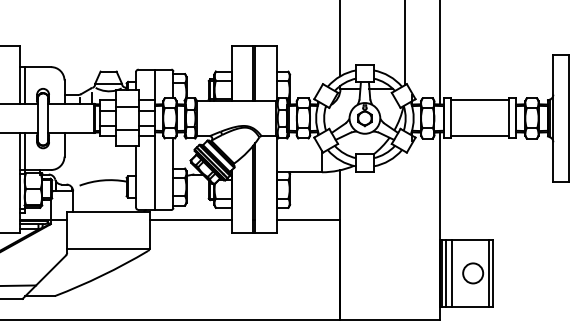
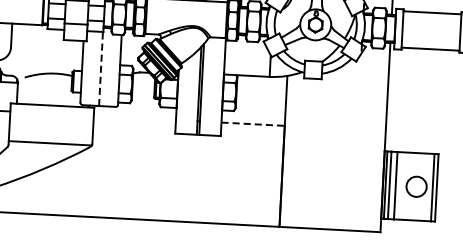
line: (154, 173) -> (100, 69), solid -> dashed
line: (190, 219) -> (134, 117), removed
line: (308, 219) -> (253, 123), solid -> dashed

